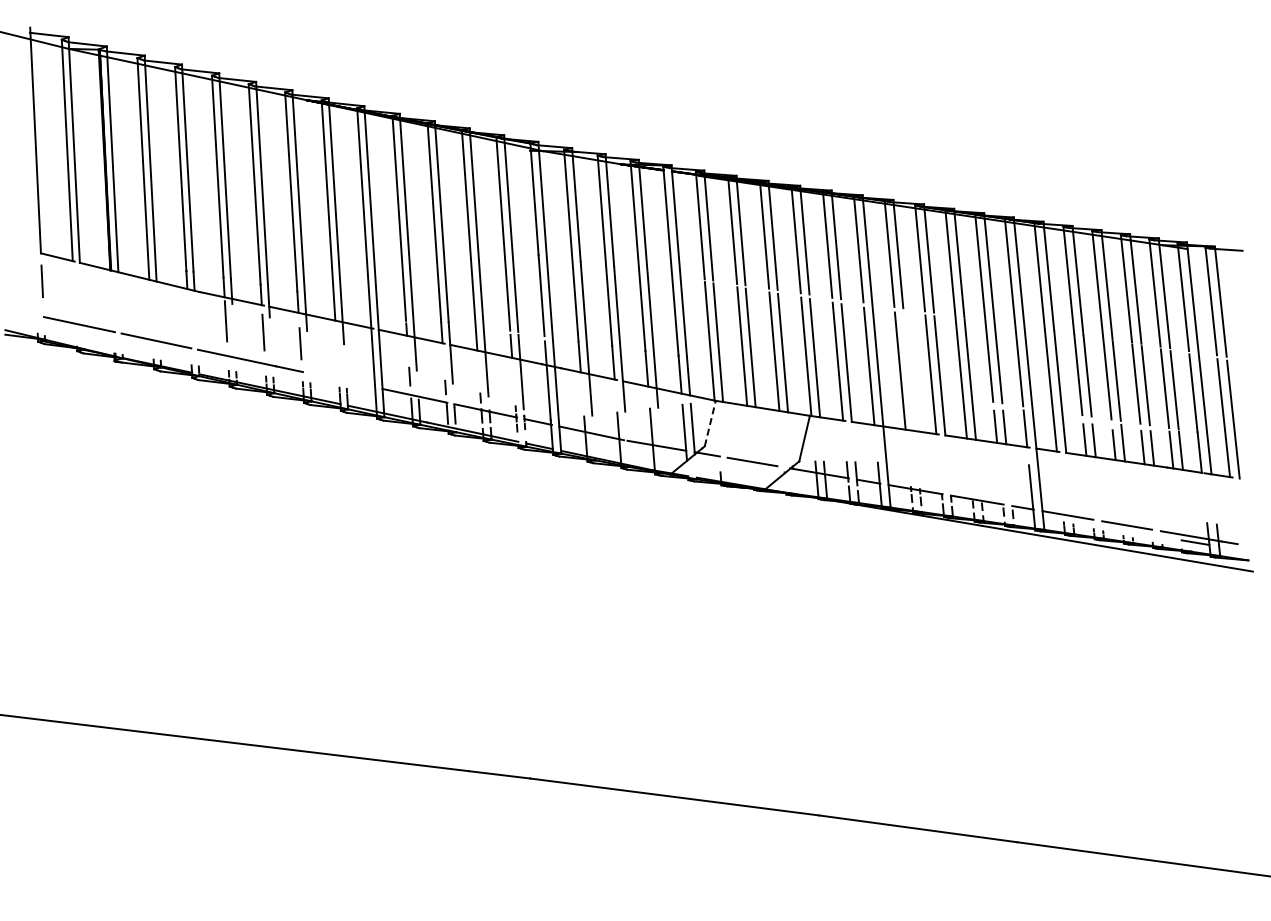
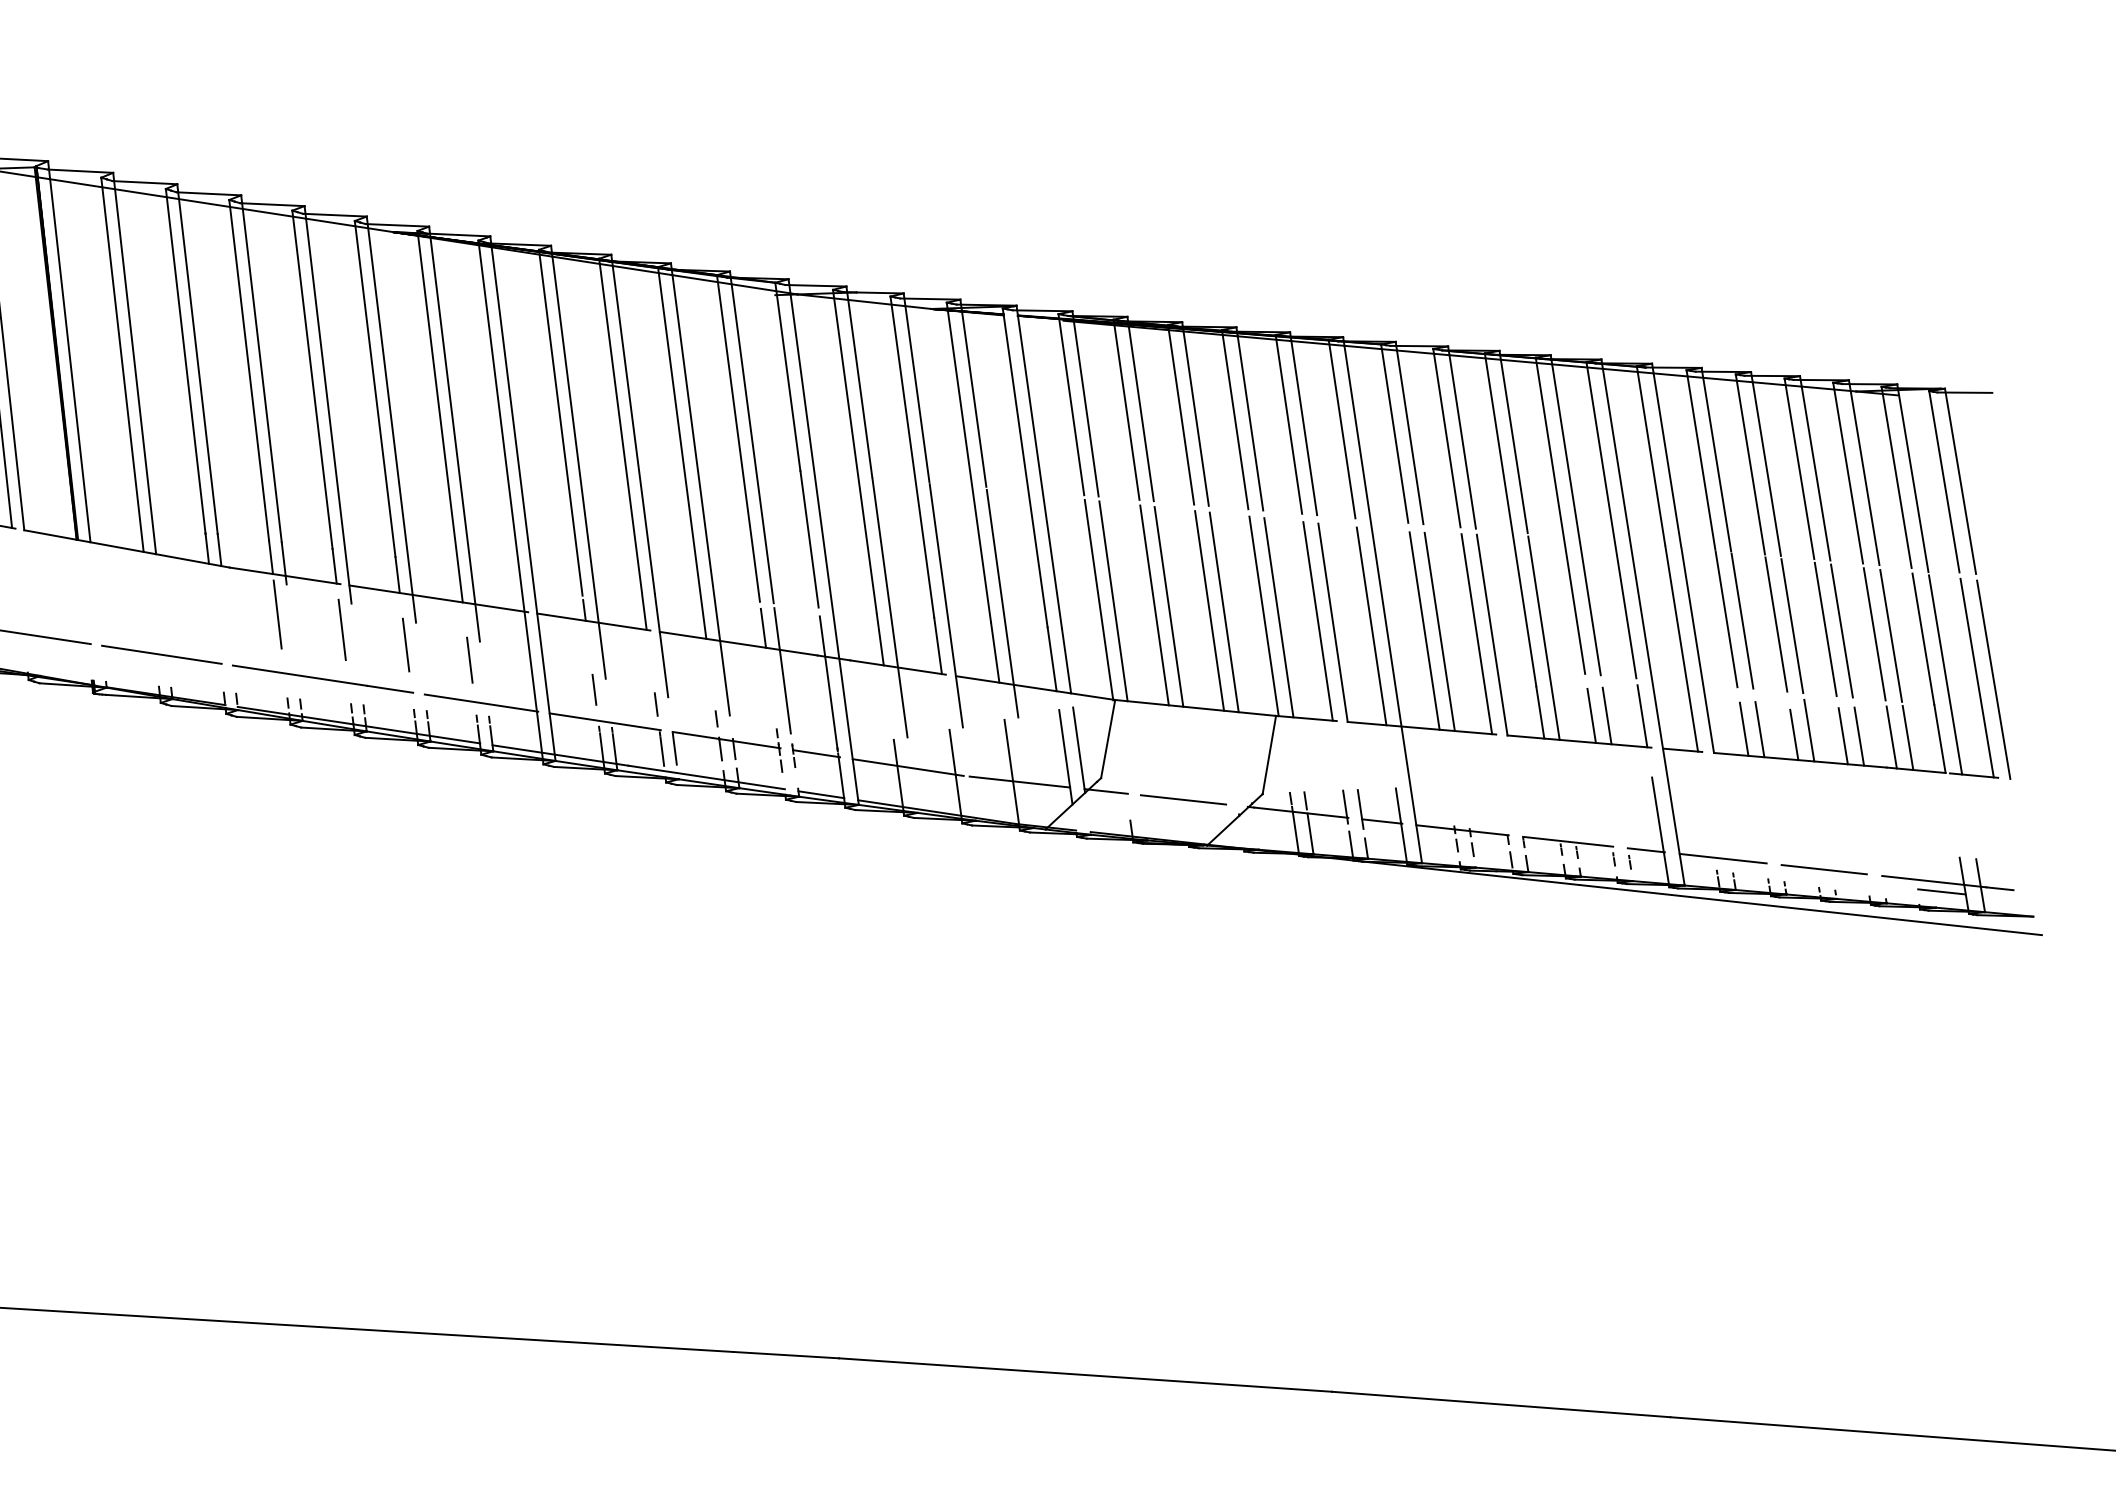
line: (337, 354) -> (469, 659), added
line: (908, 371) -> (1438, 630), added
line: (342, 380) -> (480, 703), added
line: (710, 423) -> (1108, 738), dashed -> solid

